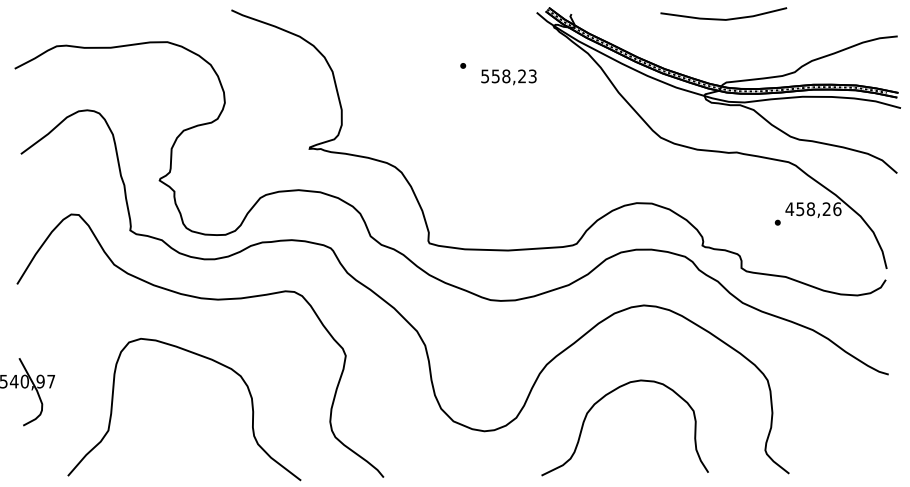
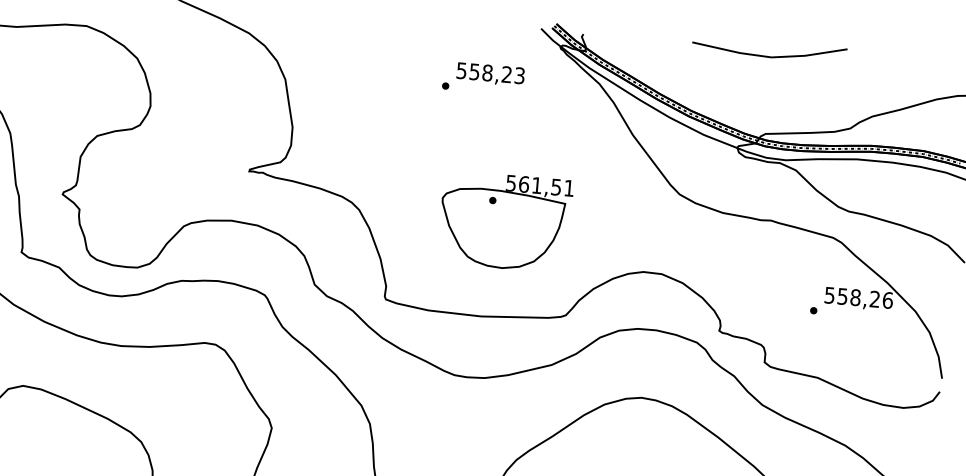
text: (508, 77) -> (490, 74), moved
part: (520, 171) -> (504, 221), added
text: (789, 209) -> (829, 295), 458,26 -> 558,26

